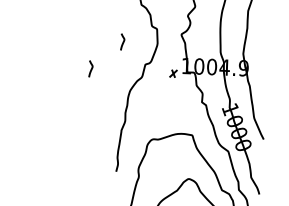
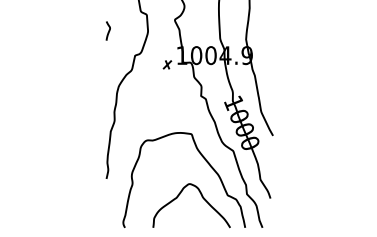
curve: (91, 68) -> (73, 62), removed

